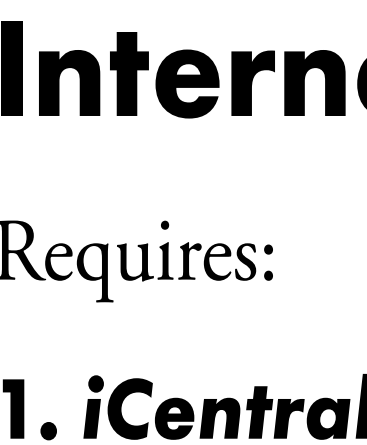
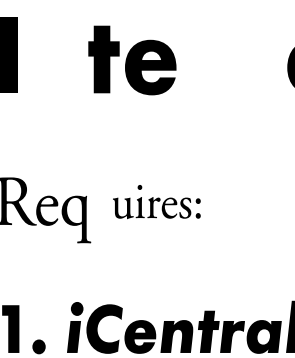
fill: (69, 82) -> (55, 66), removed
part: (287, 82) -> (231, 66), removed
part: (194, 250) -> (156, 201), size x0.7

